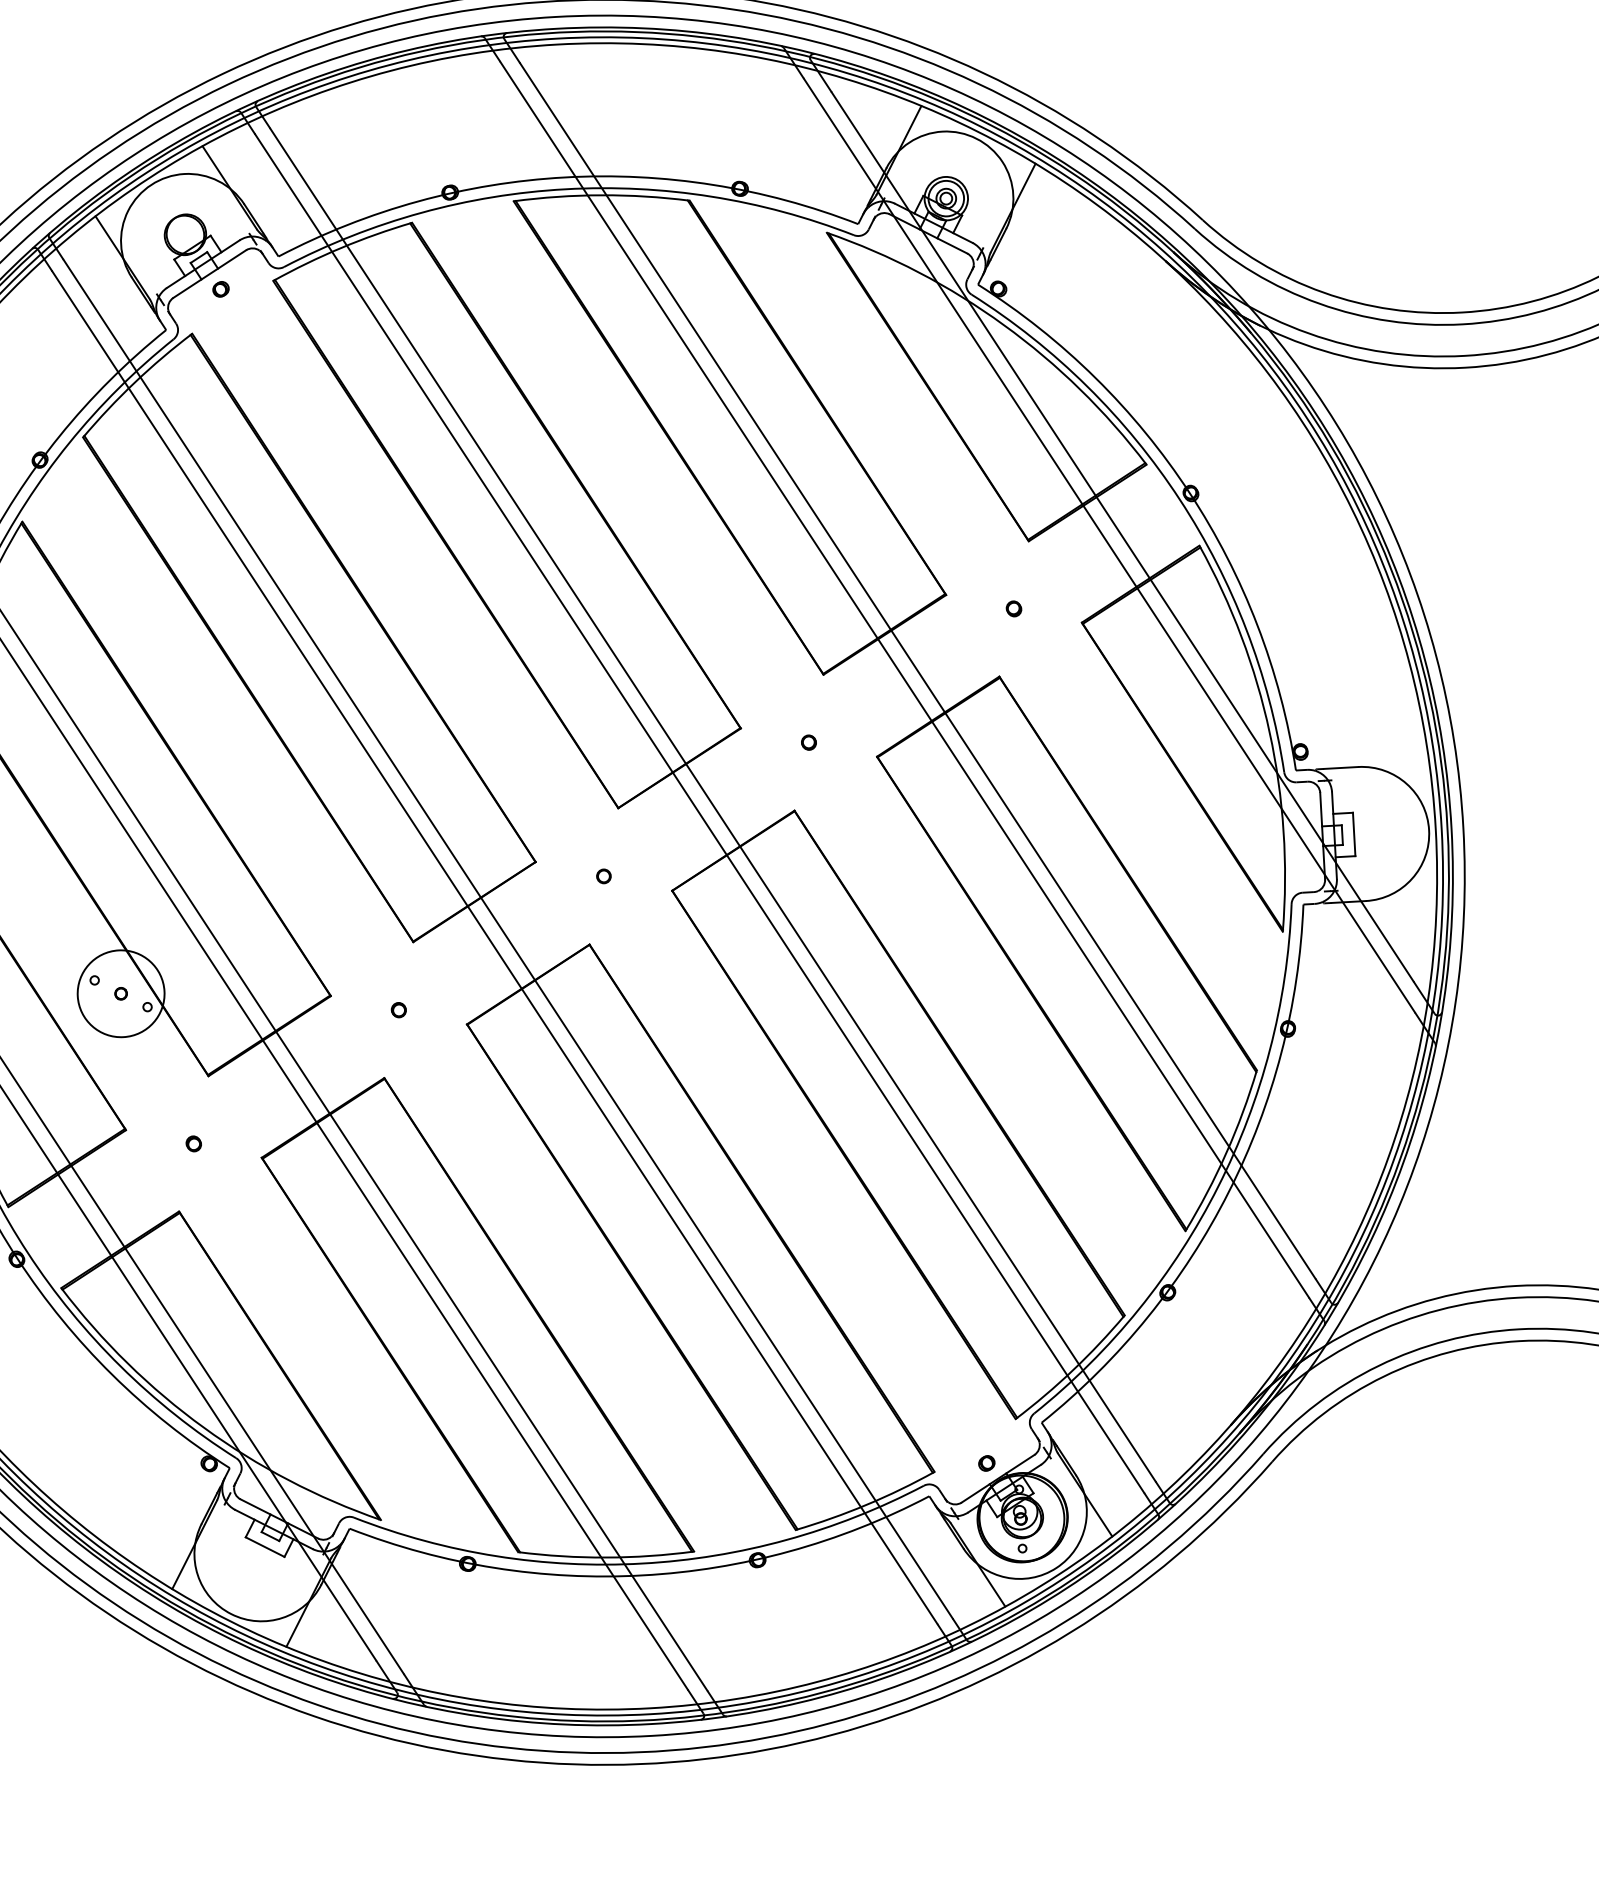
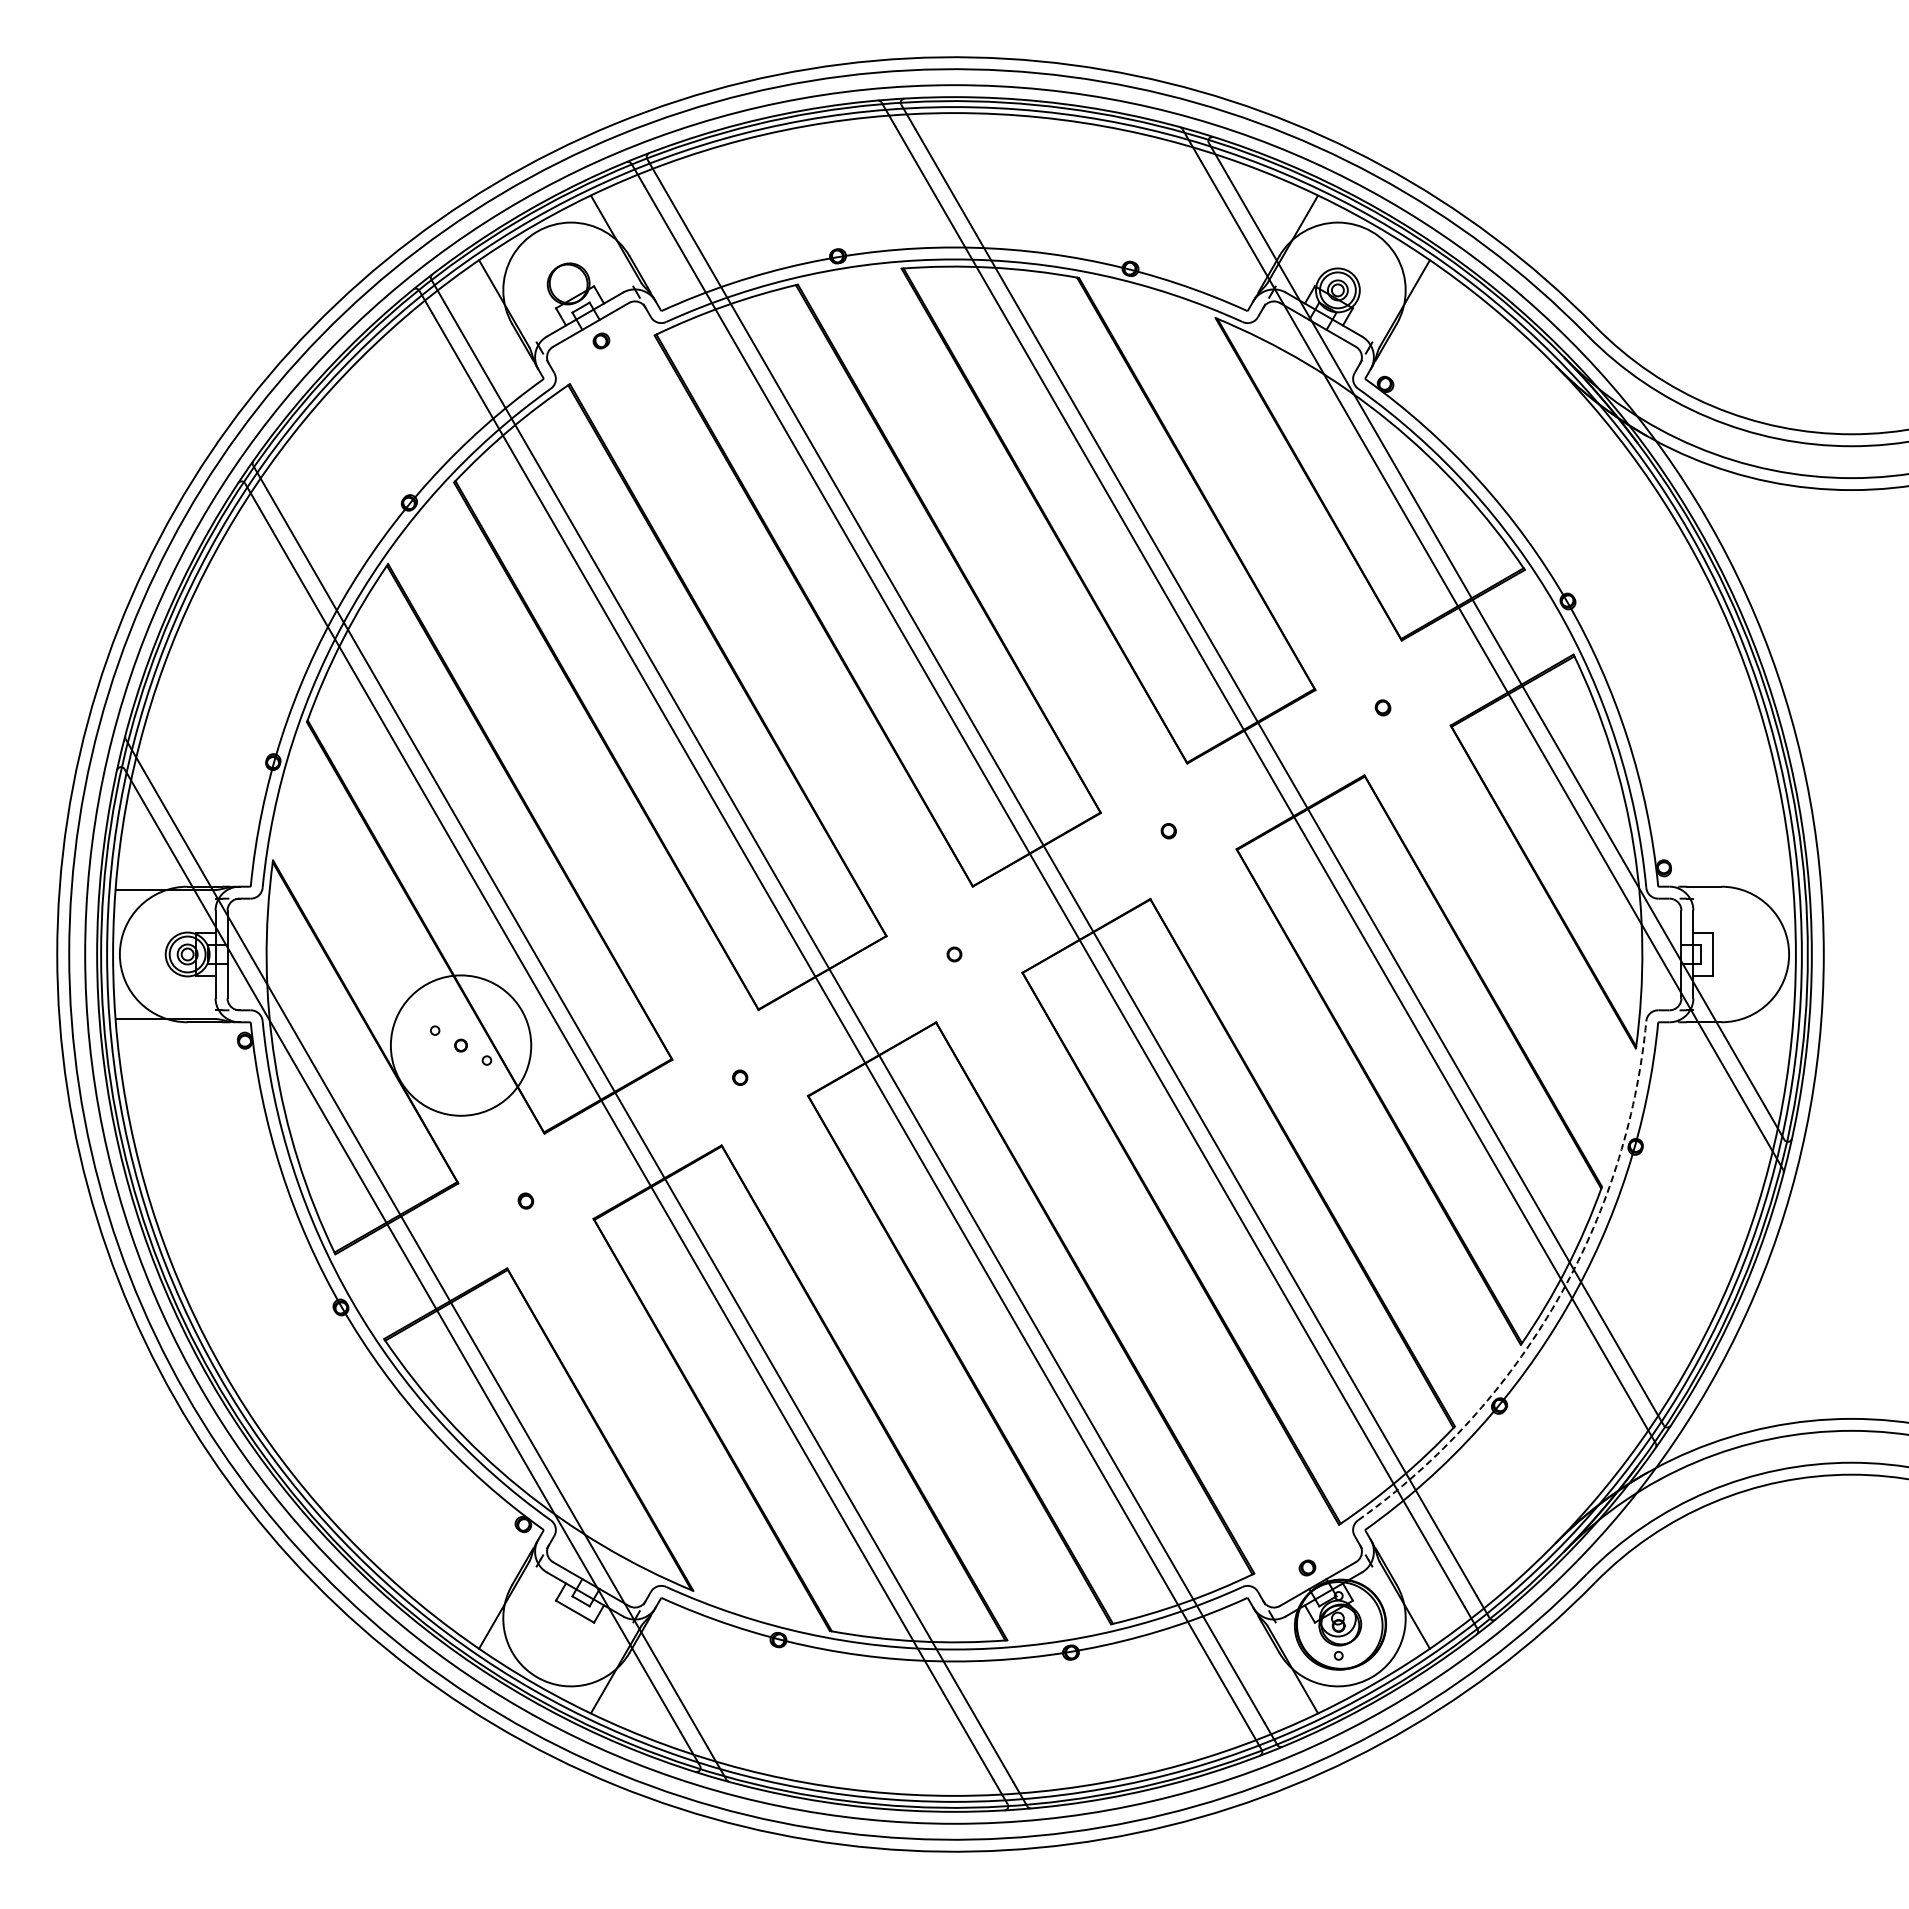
circle: (120, 993) -> (460, 1045), size x1.6
arc: (1218, 1187) -> (1556, 1302), solid -> dashed

